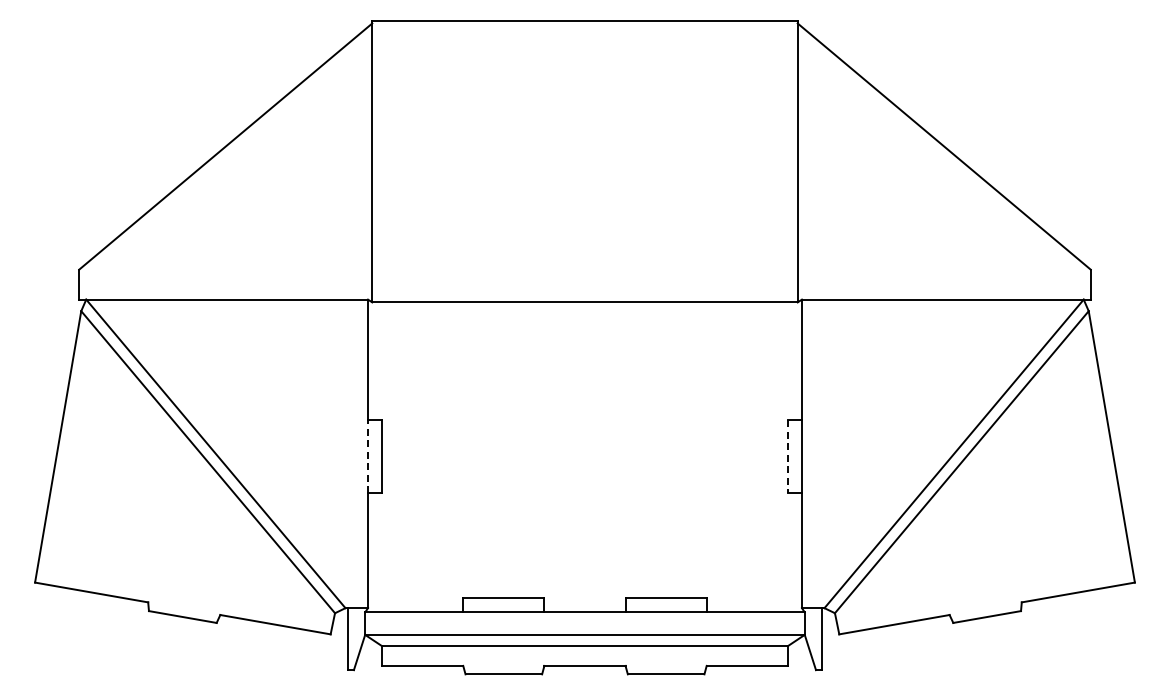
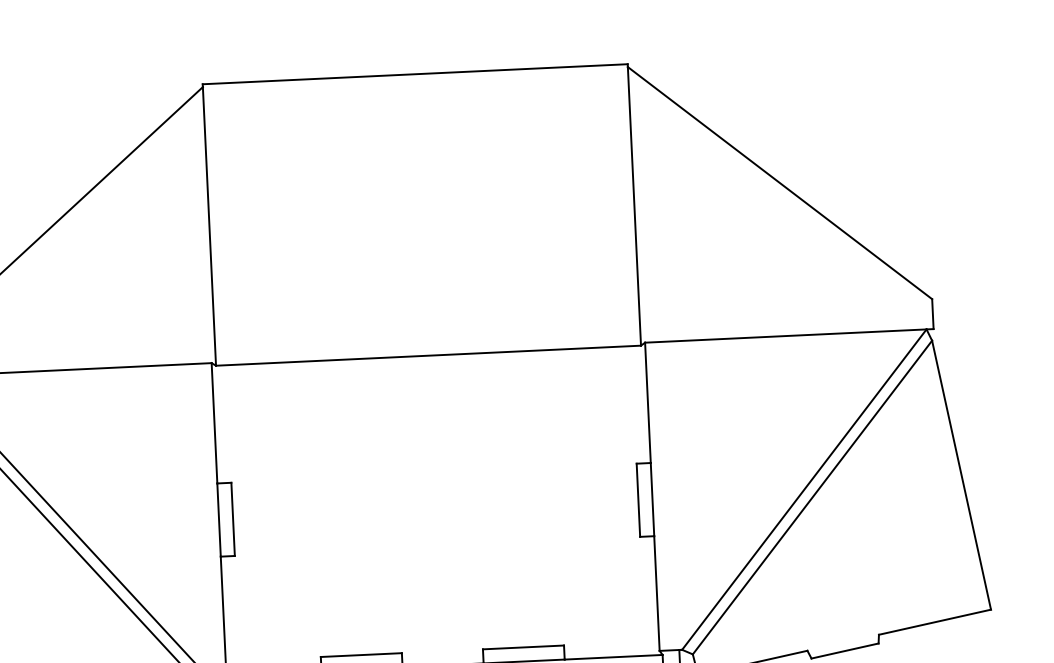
line: (368, 456) -> (219, 519), dashed -> solid
line: (787, 456) -> (638, 500), dashed -> solid

